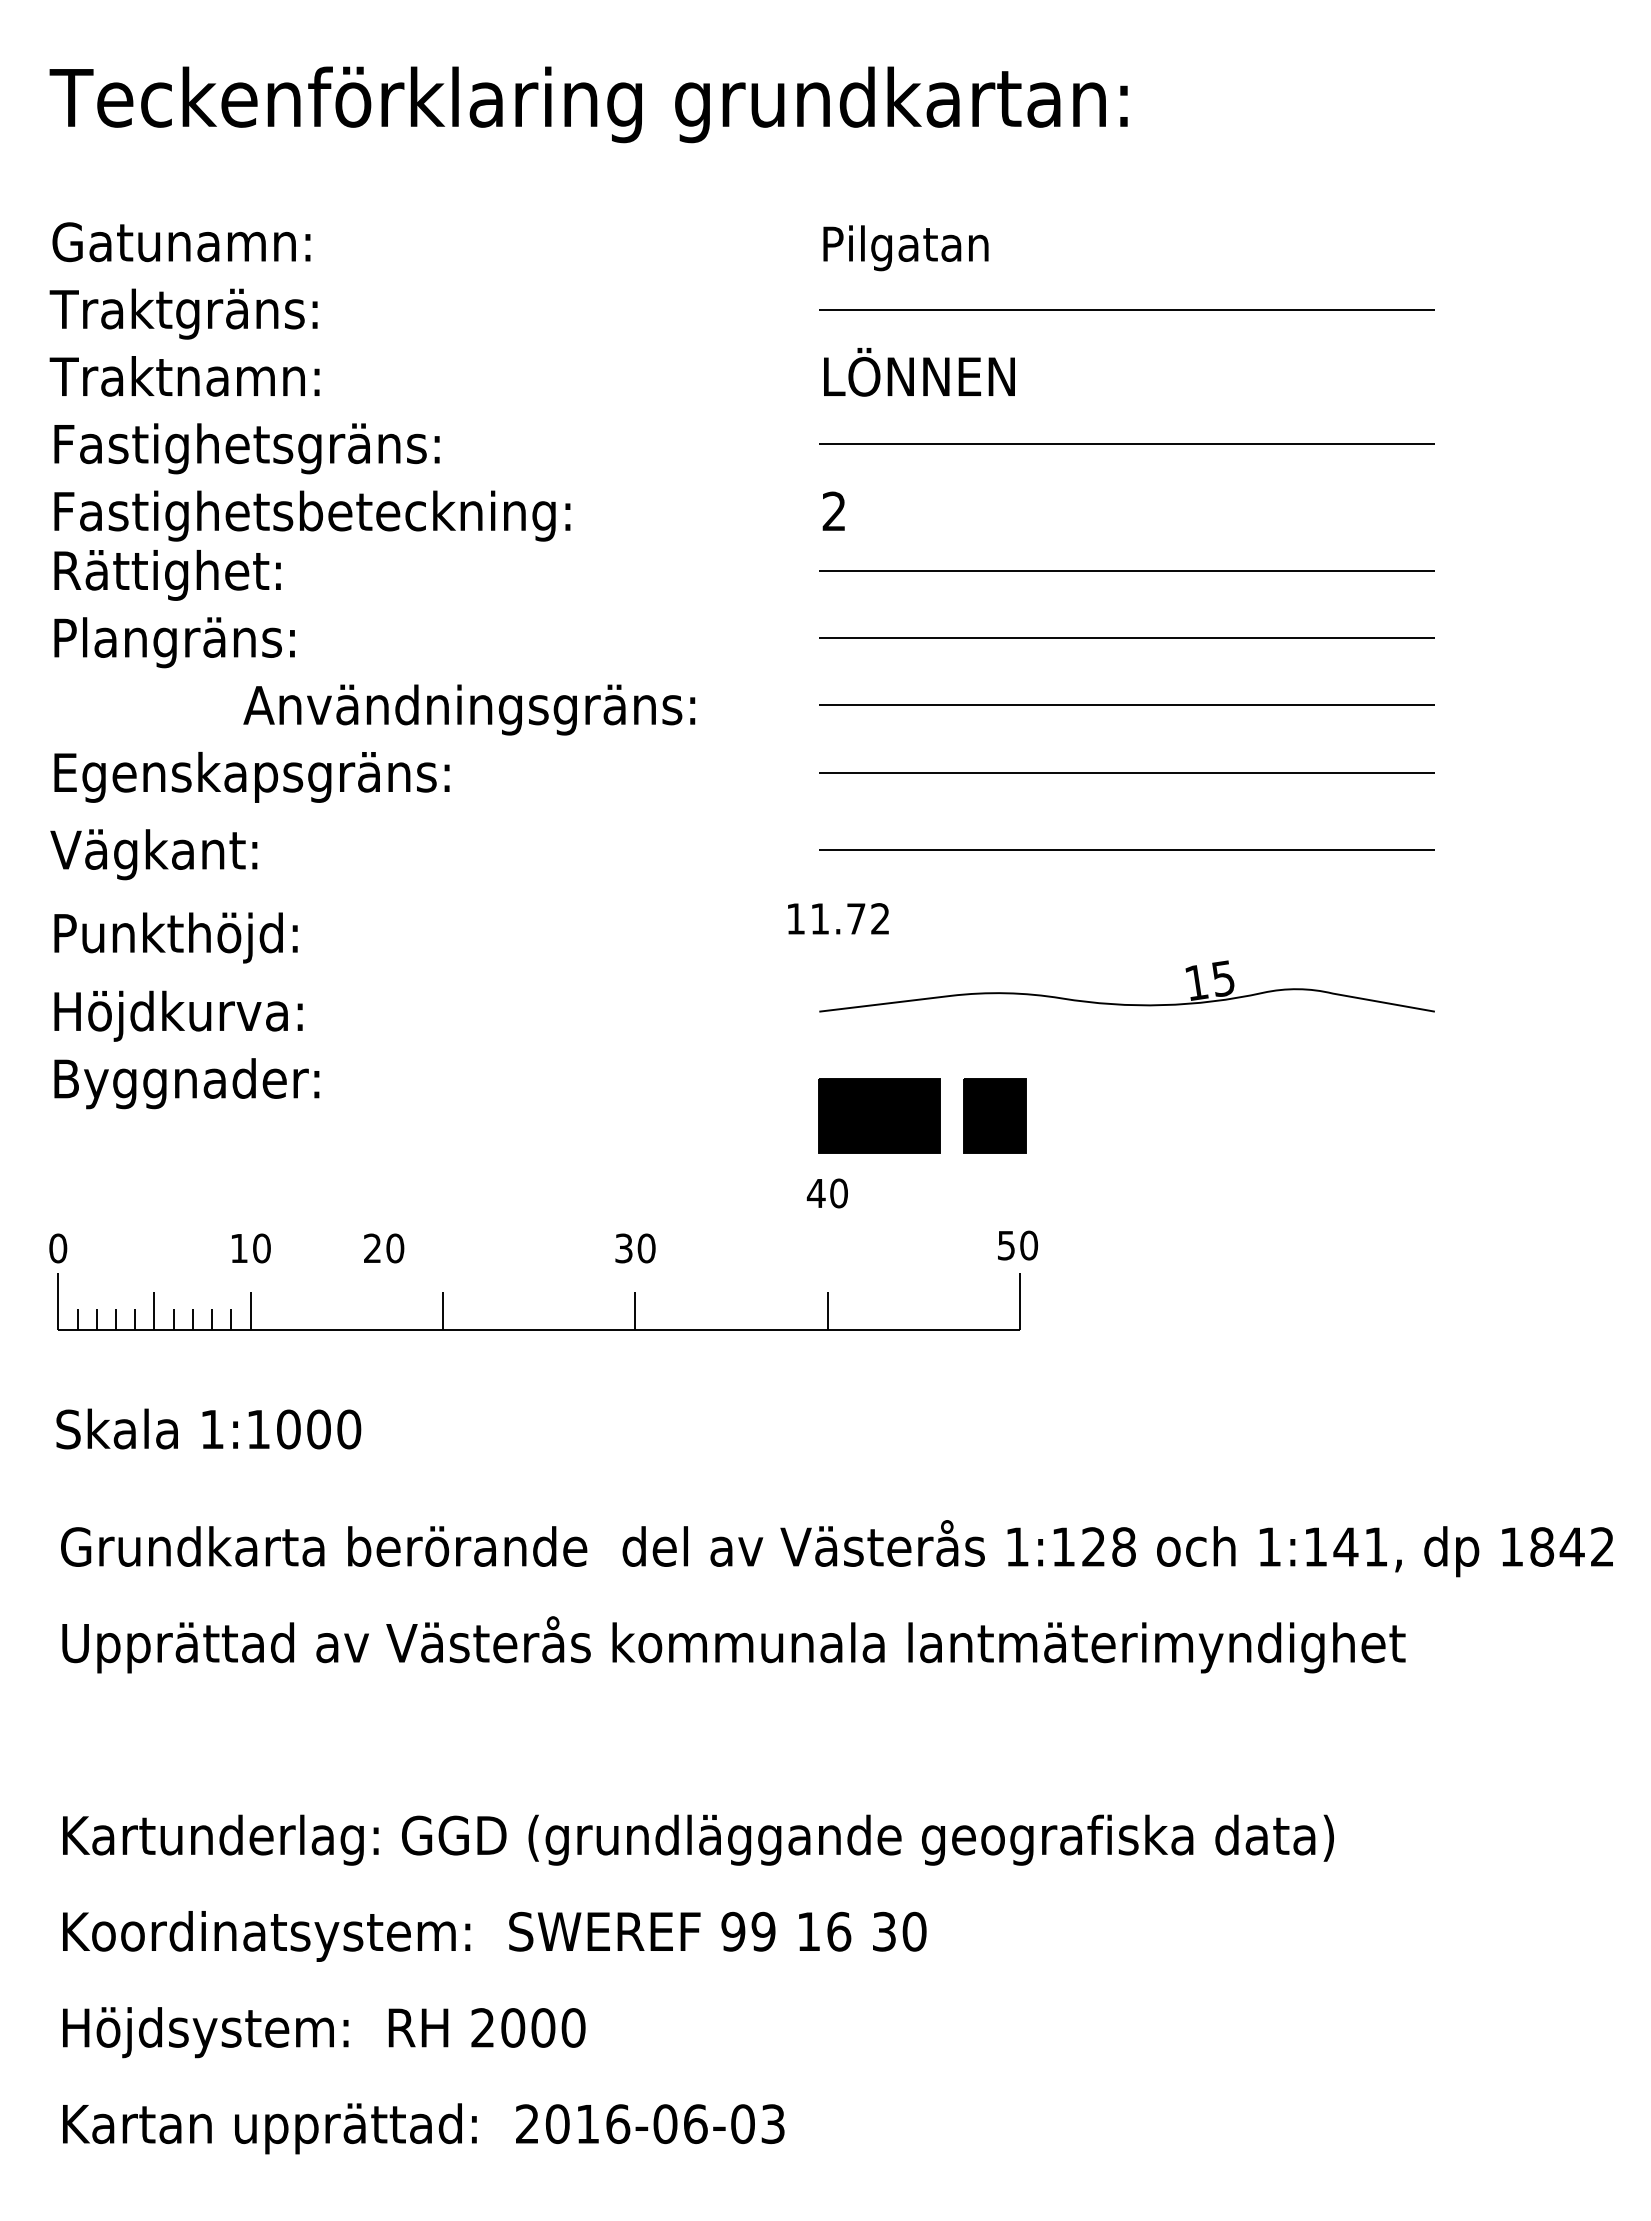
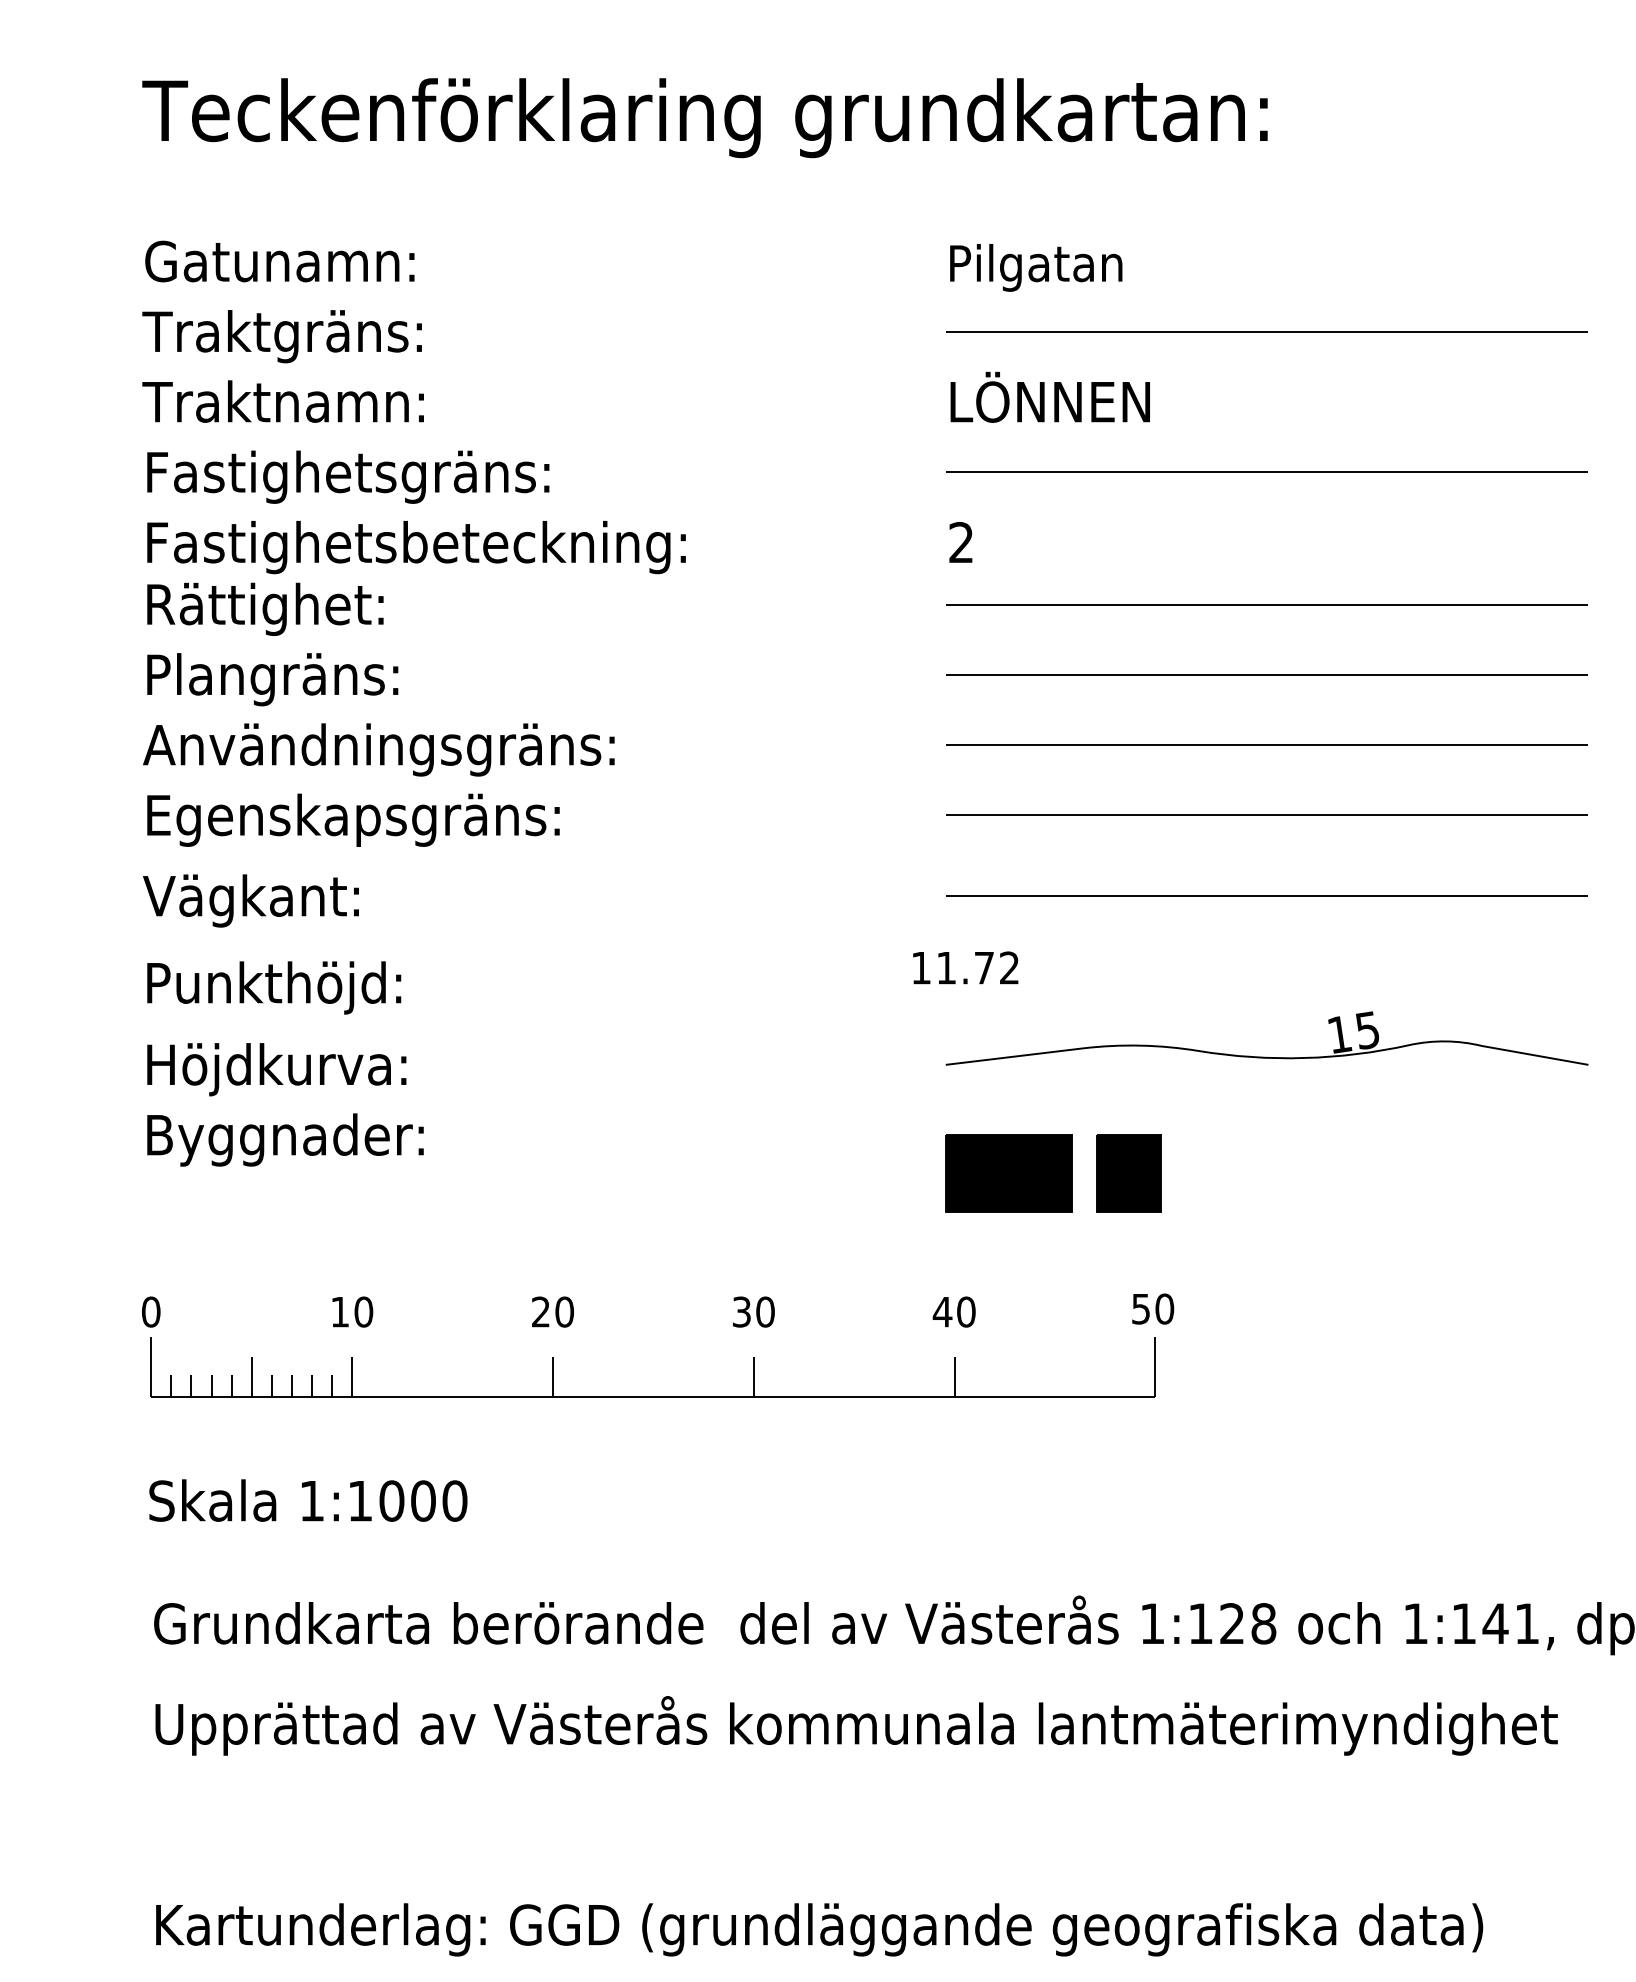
text: (469, 709) -> (379, 749), moved
text: (826, 1193) -> (953, 1312), moved
text: (384, 1248) -> (553, 1312), moved

